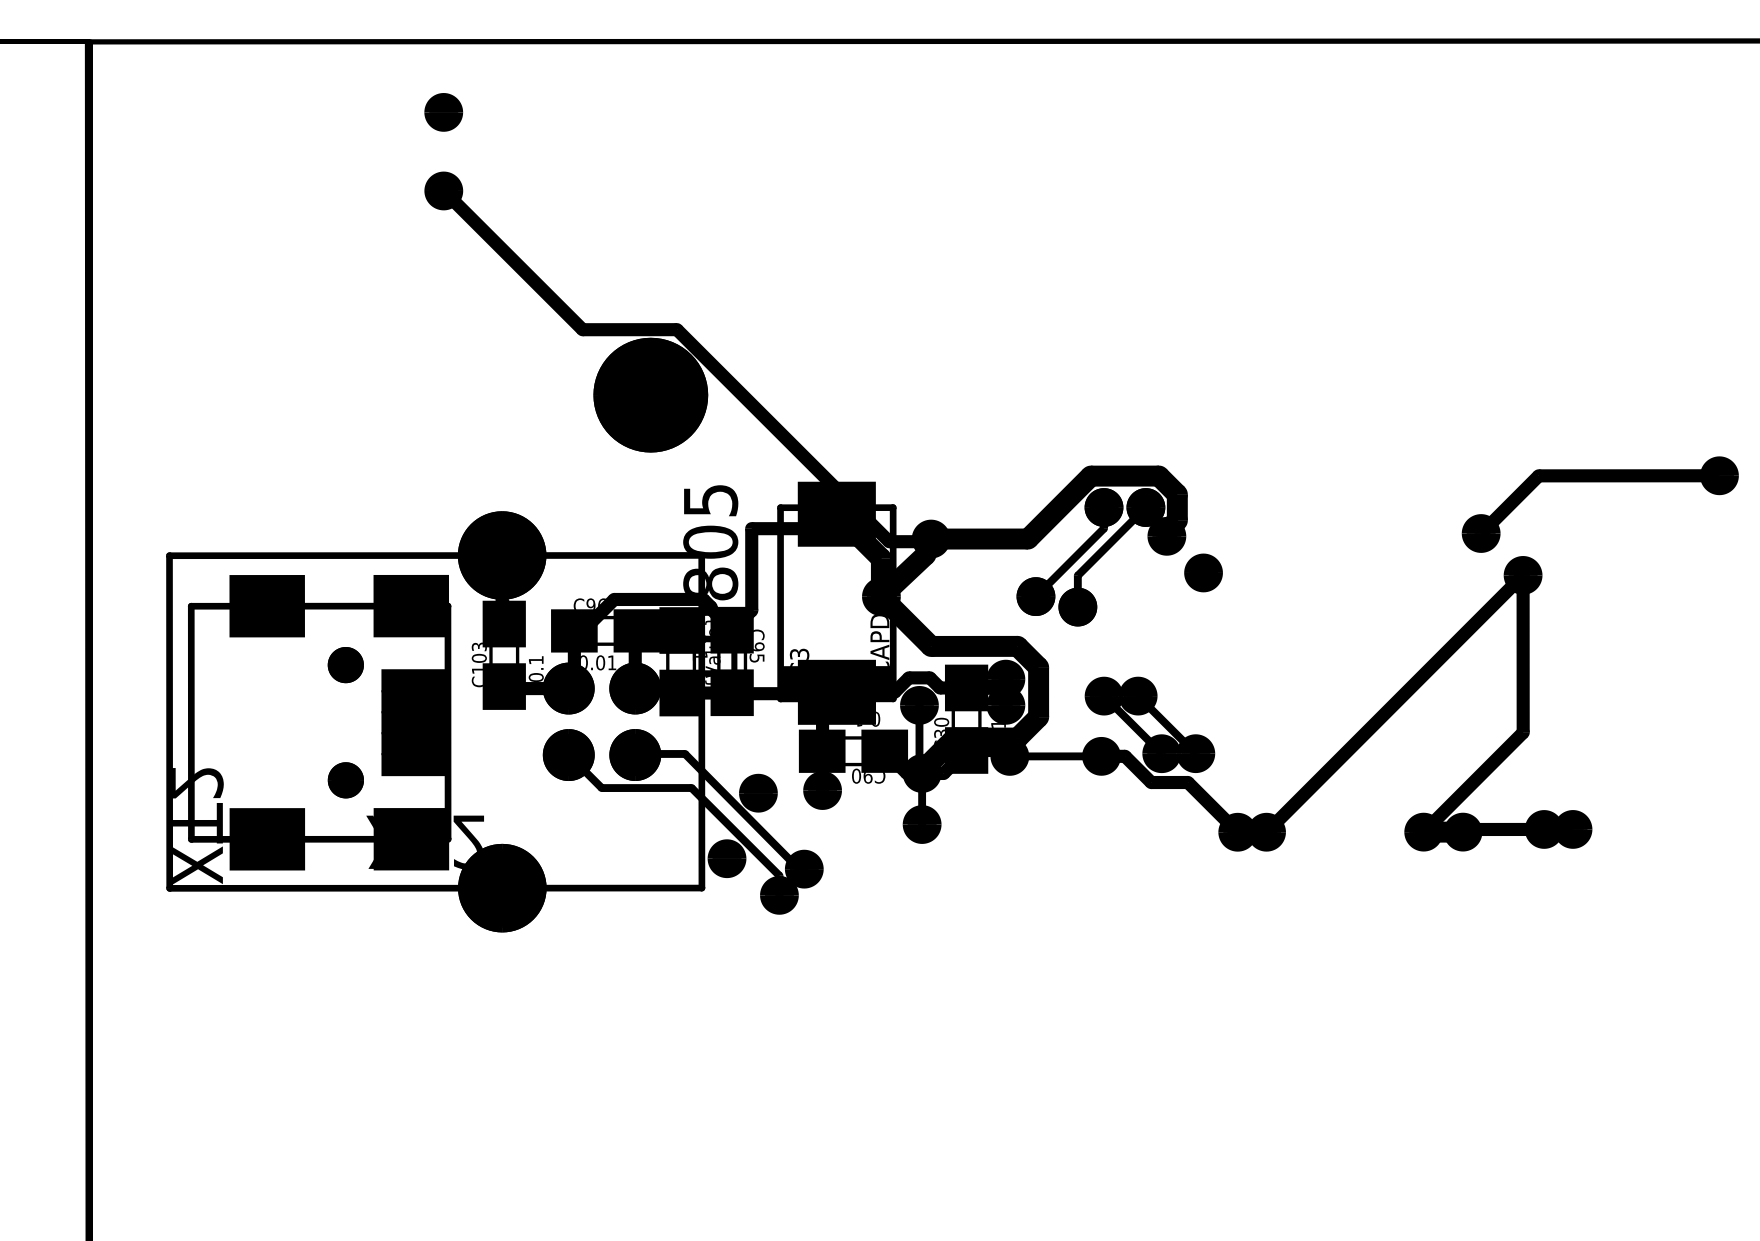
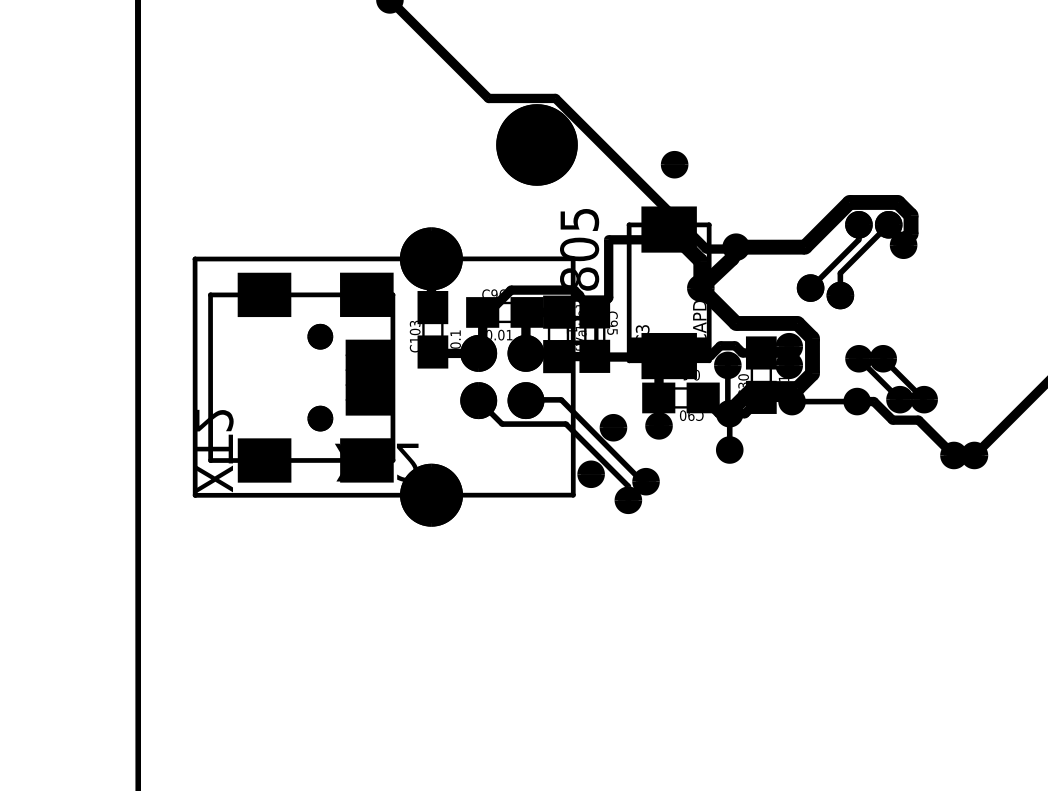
part: (1203, 572) -> (674, 164), moved

